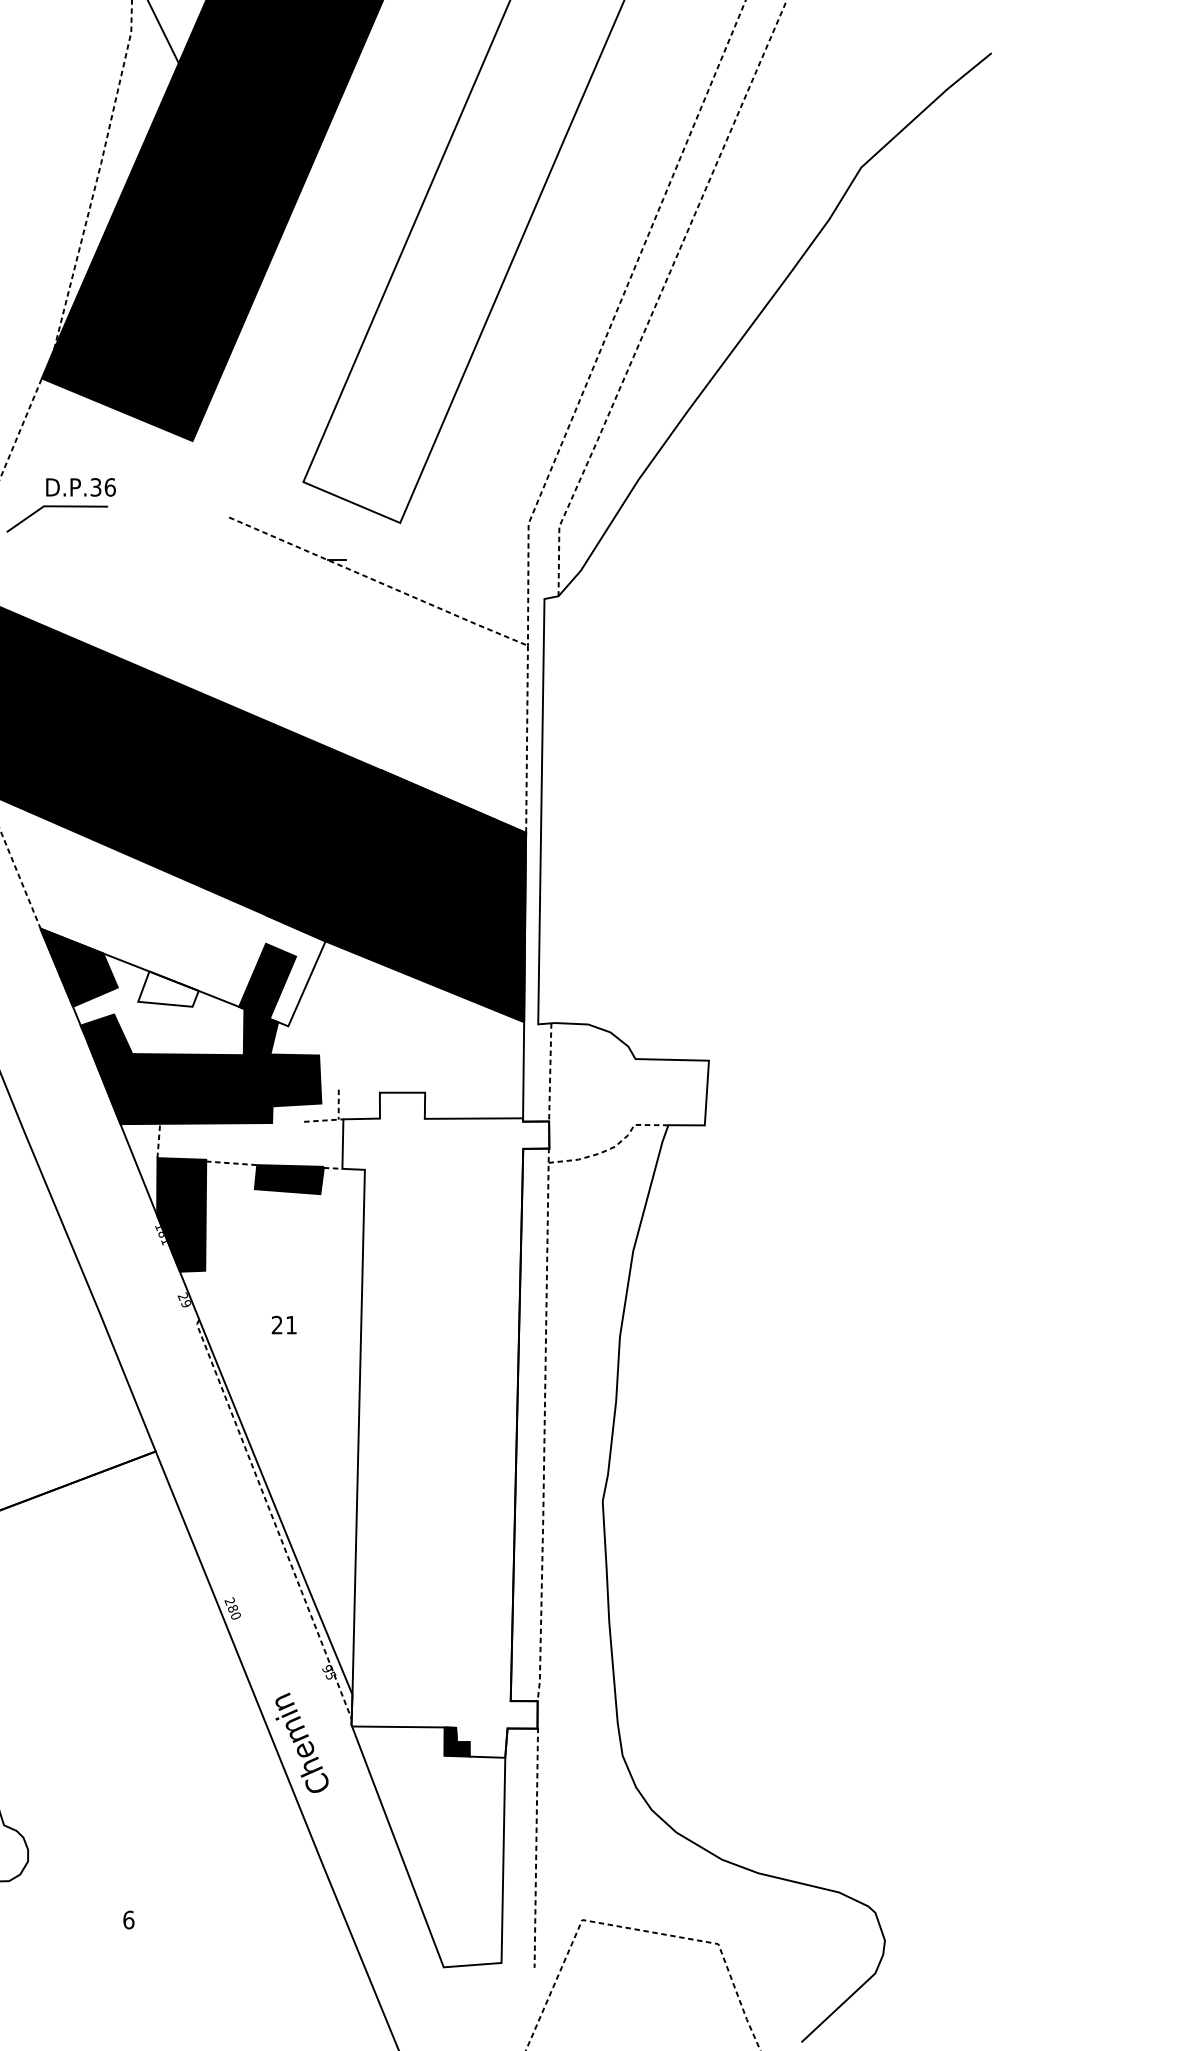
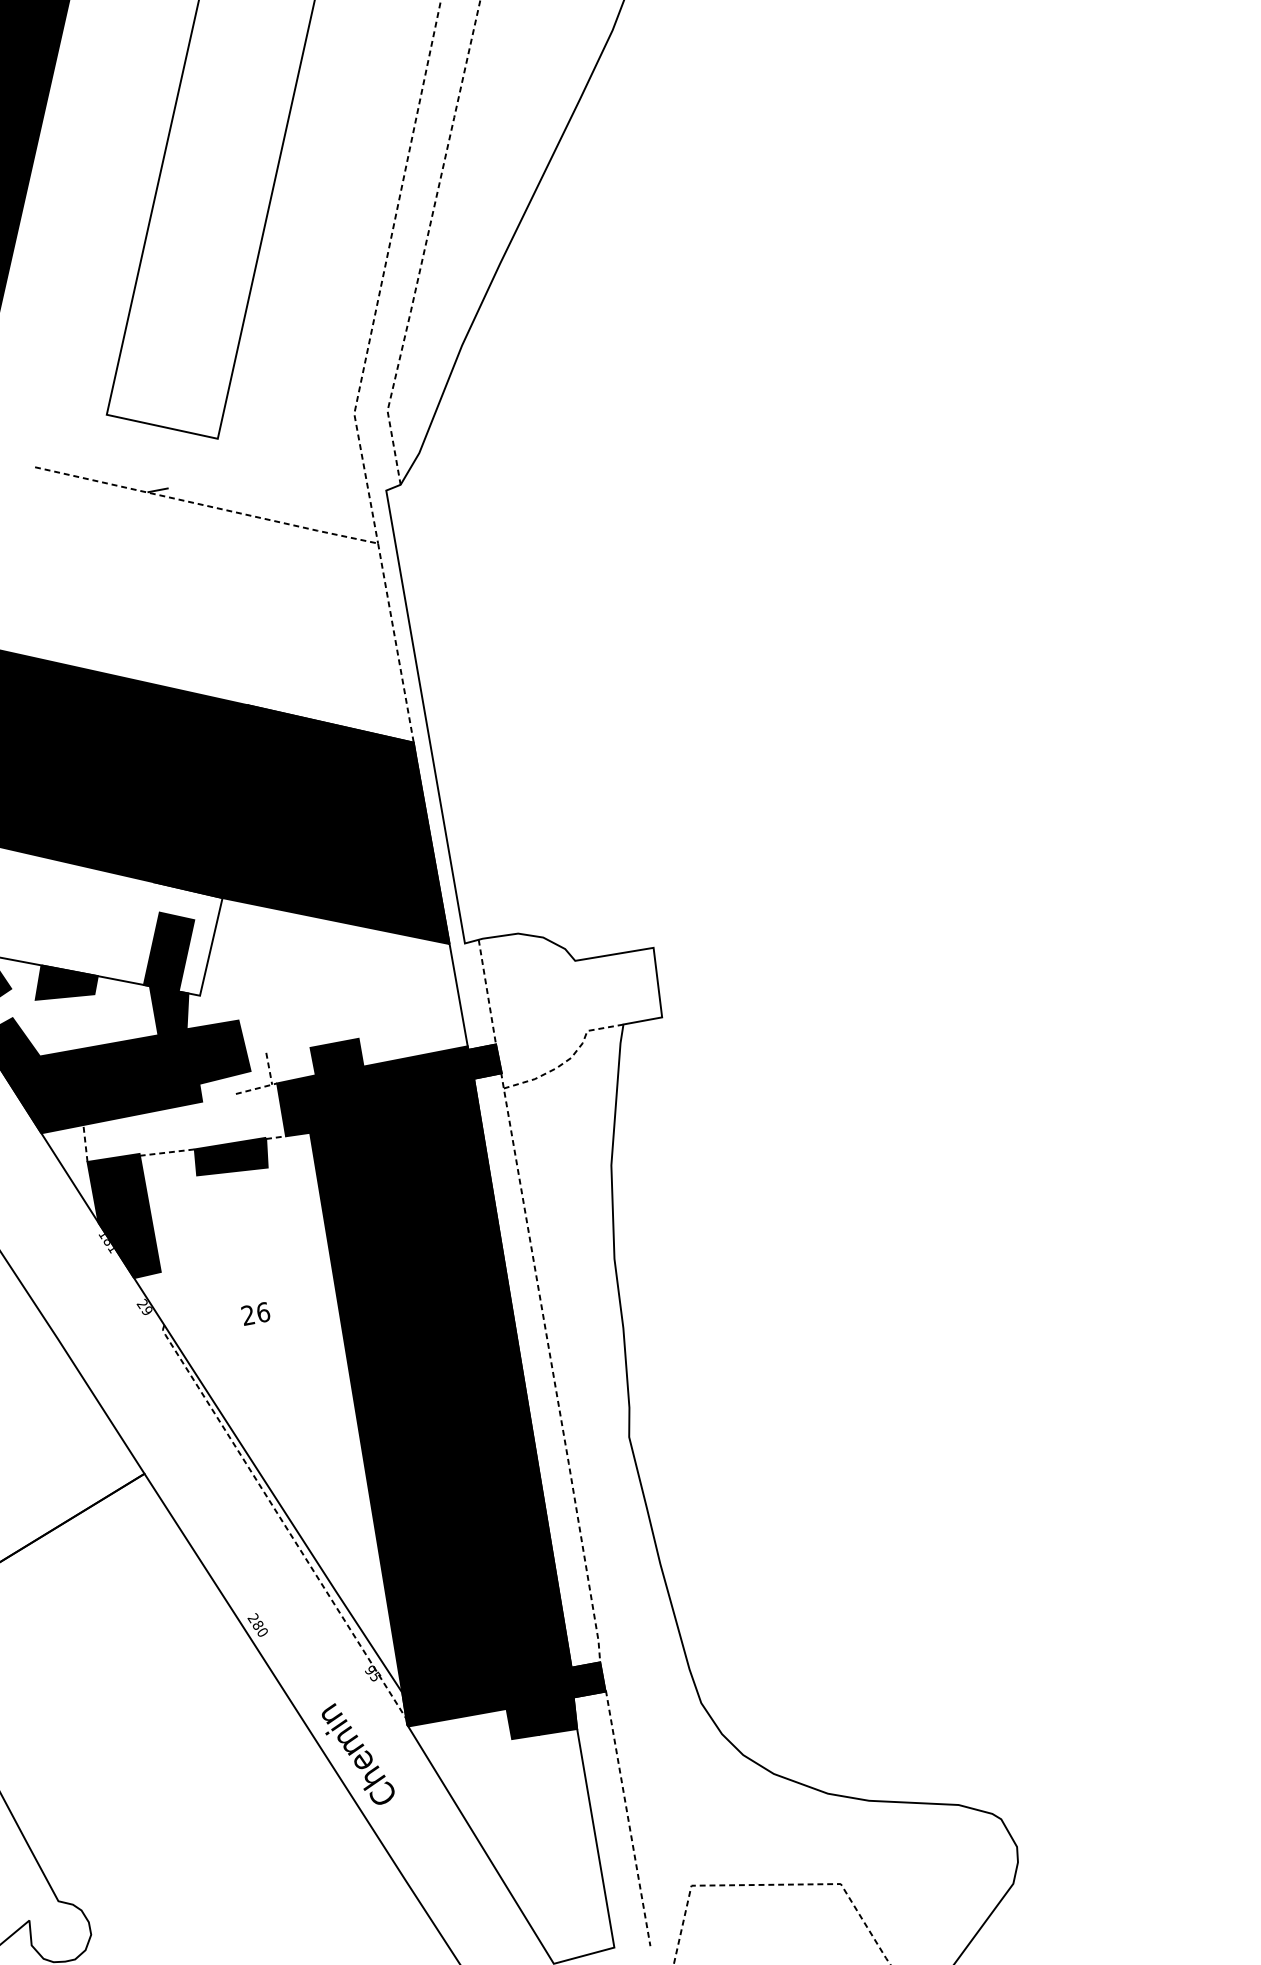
fill: (168, 988) -> (65, 979), added
text: (291, 1324) -> (263, 1311), 21 -> 26
fill: (445, 1424) -> (446, 1387), added

